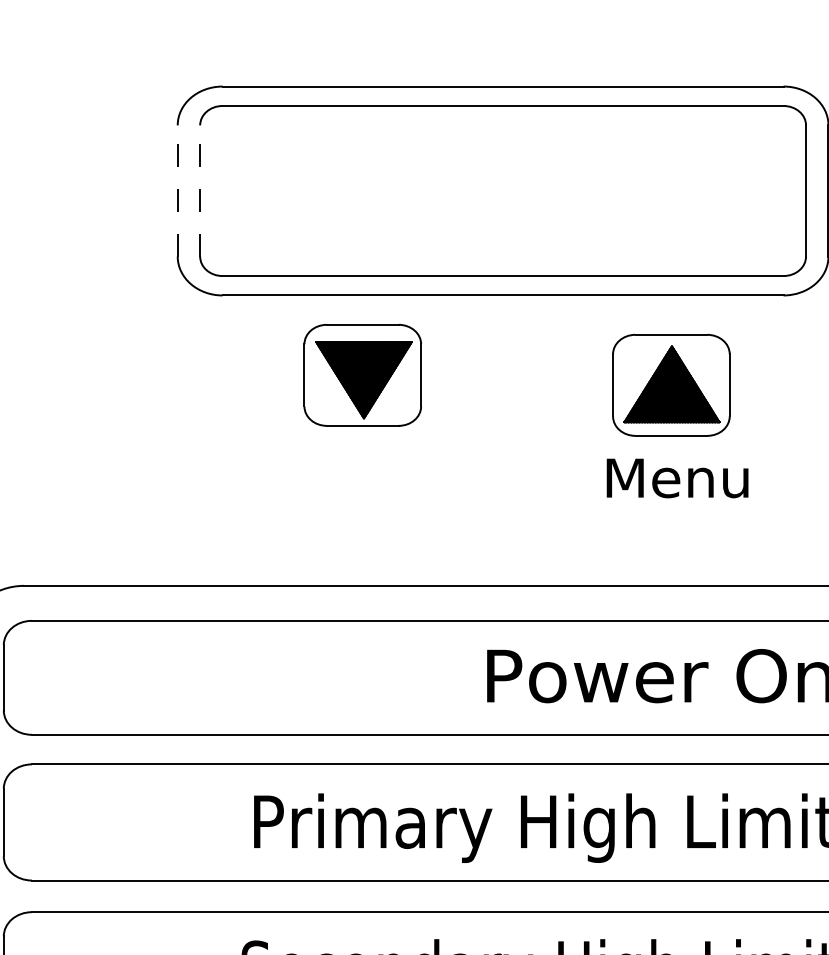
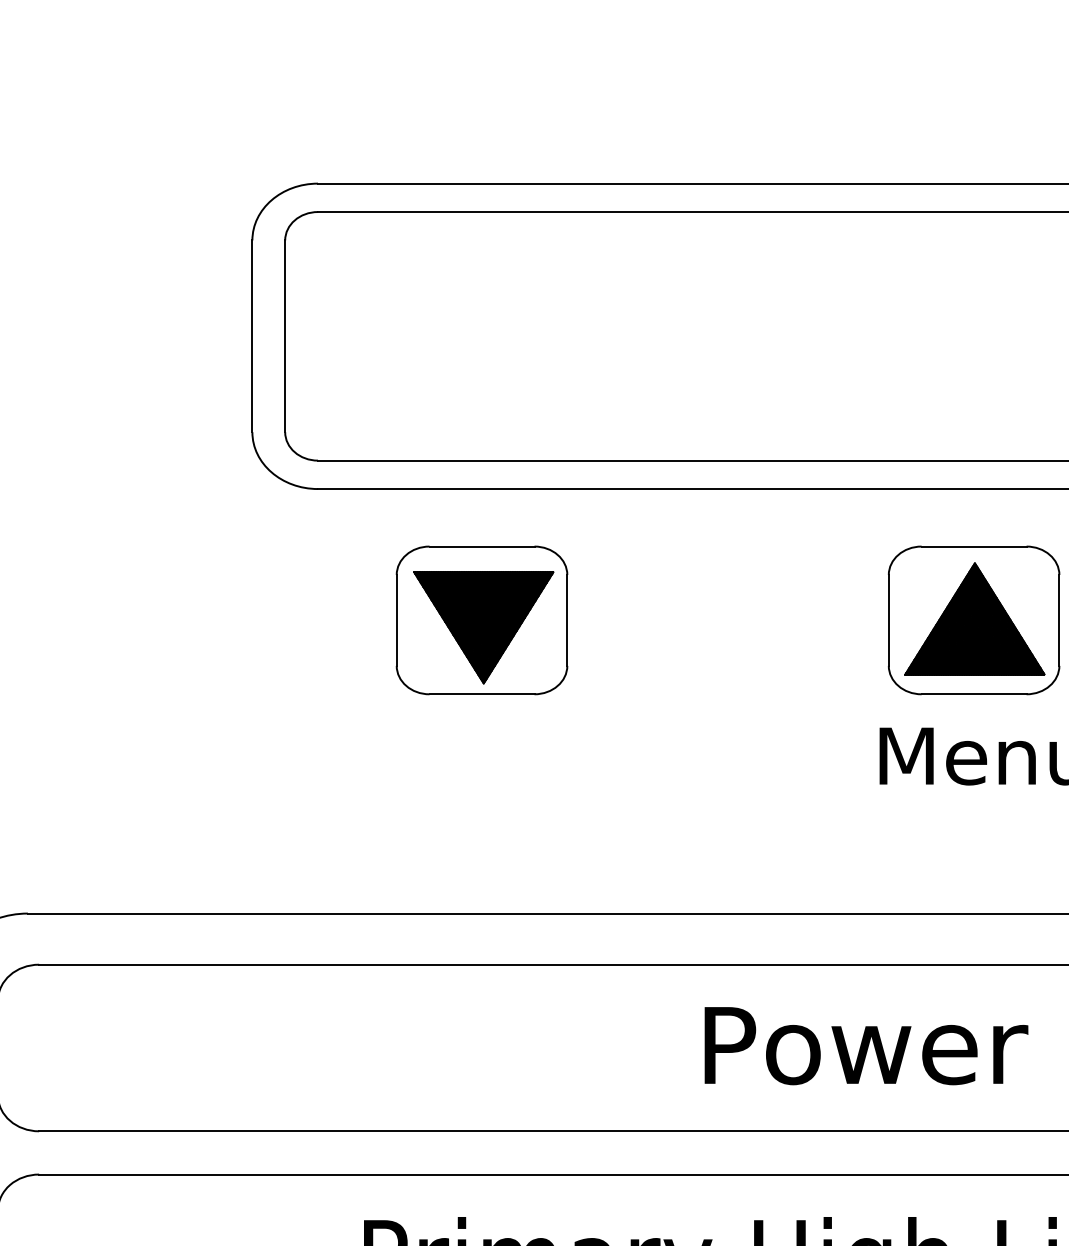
line: (177, 191) -> (252, 337), dashed -> solid
line: (200, 191) -> (285, 337), dashed -> solid
part: (362, 375) -> (481, 620), moved

